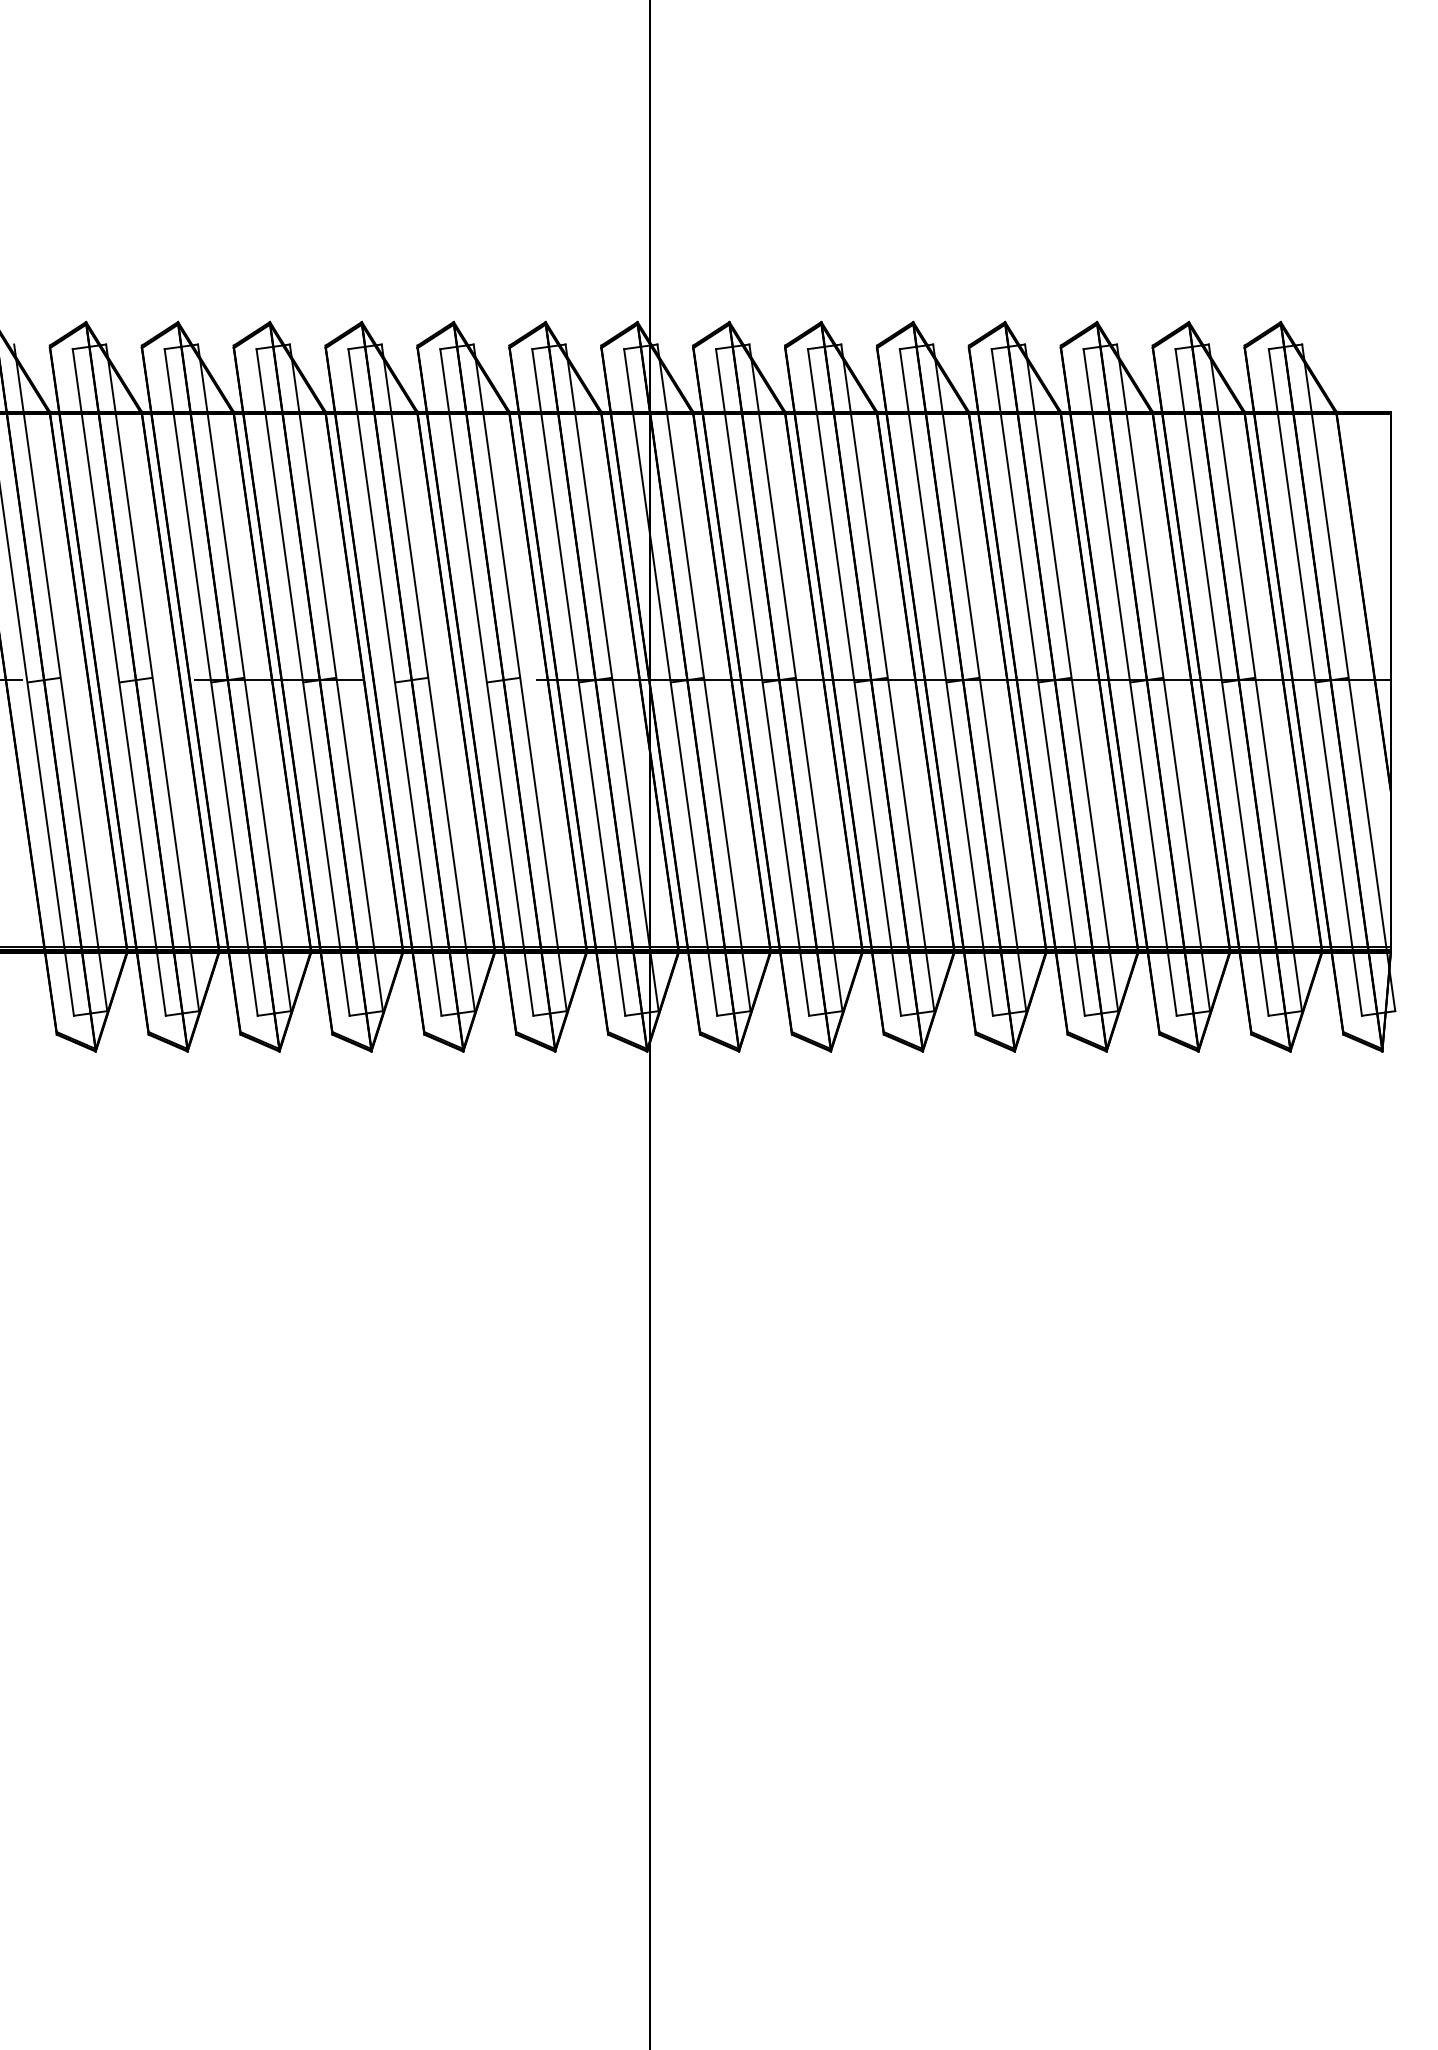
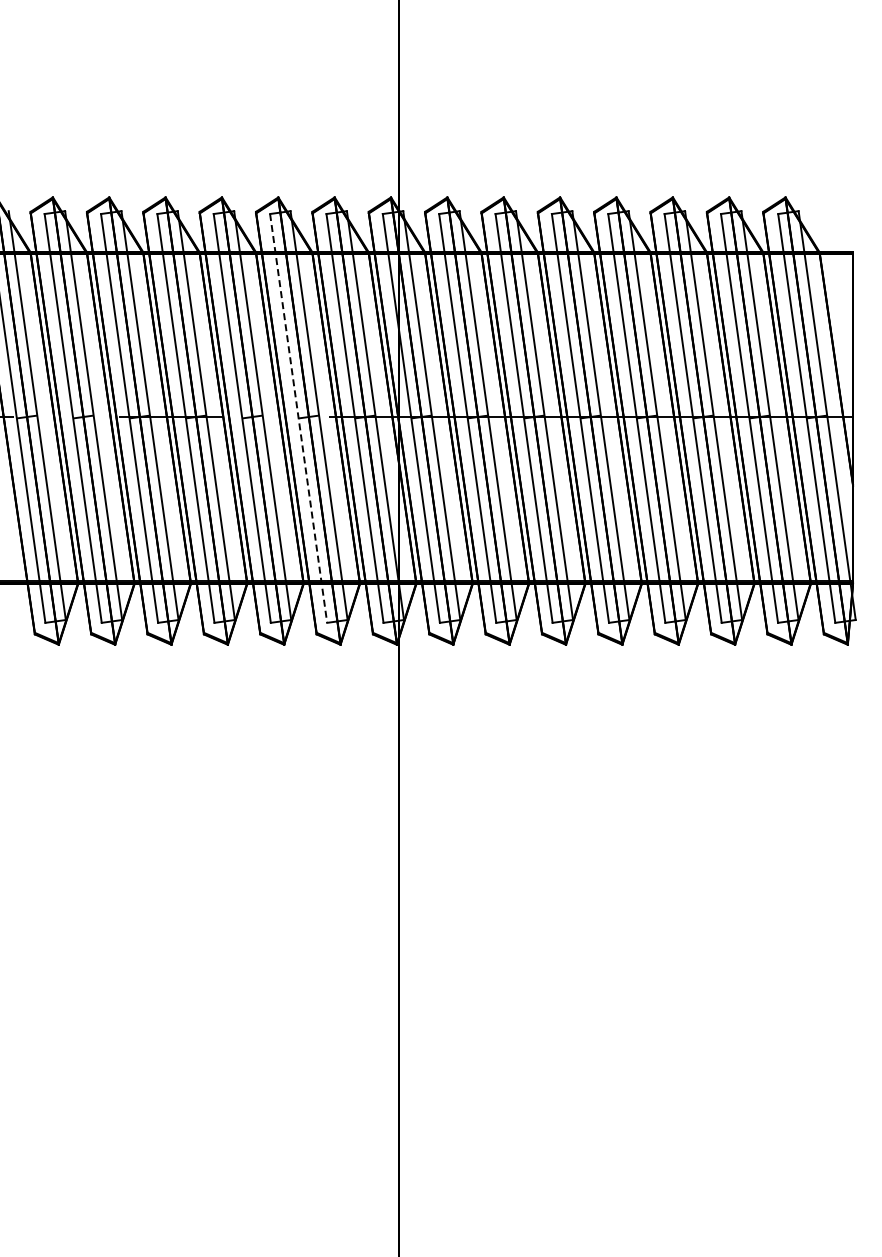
line: (486, 682) -> (298, 418), solid -> dashed

